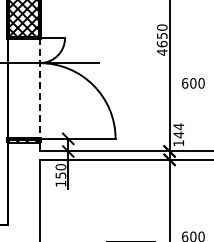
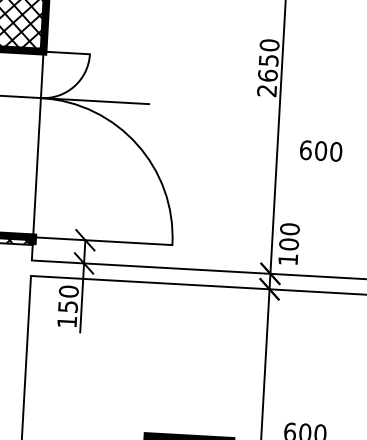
text: (161, 52) -> (265, 90), 4650 -> 2650
line: (39, 88) -> (37, 144), dashed -> solid
text: (178, 130) -> (288, 236), 144 -> 100

